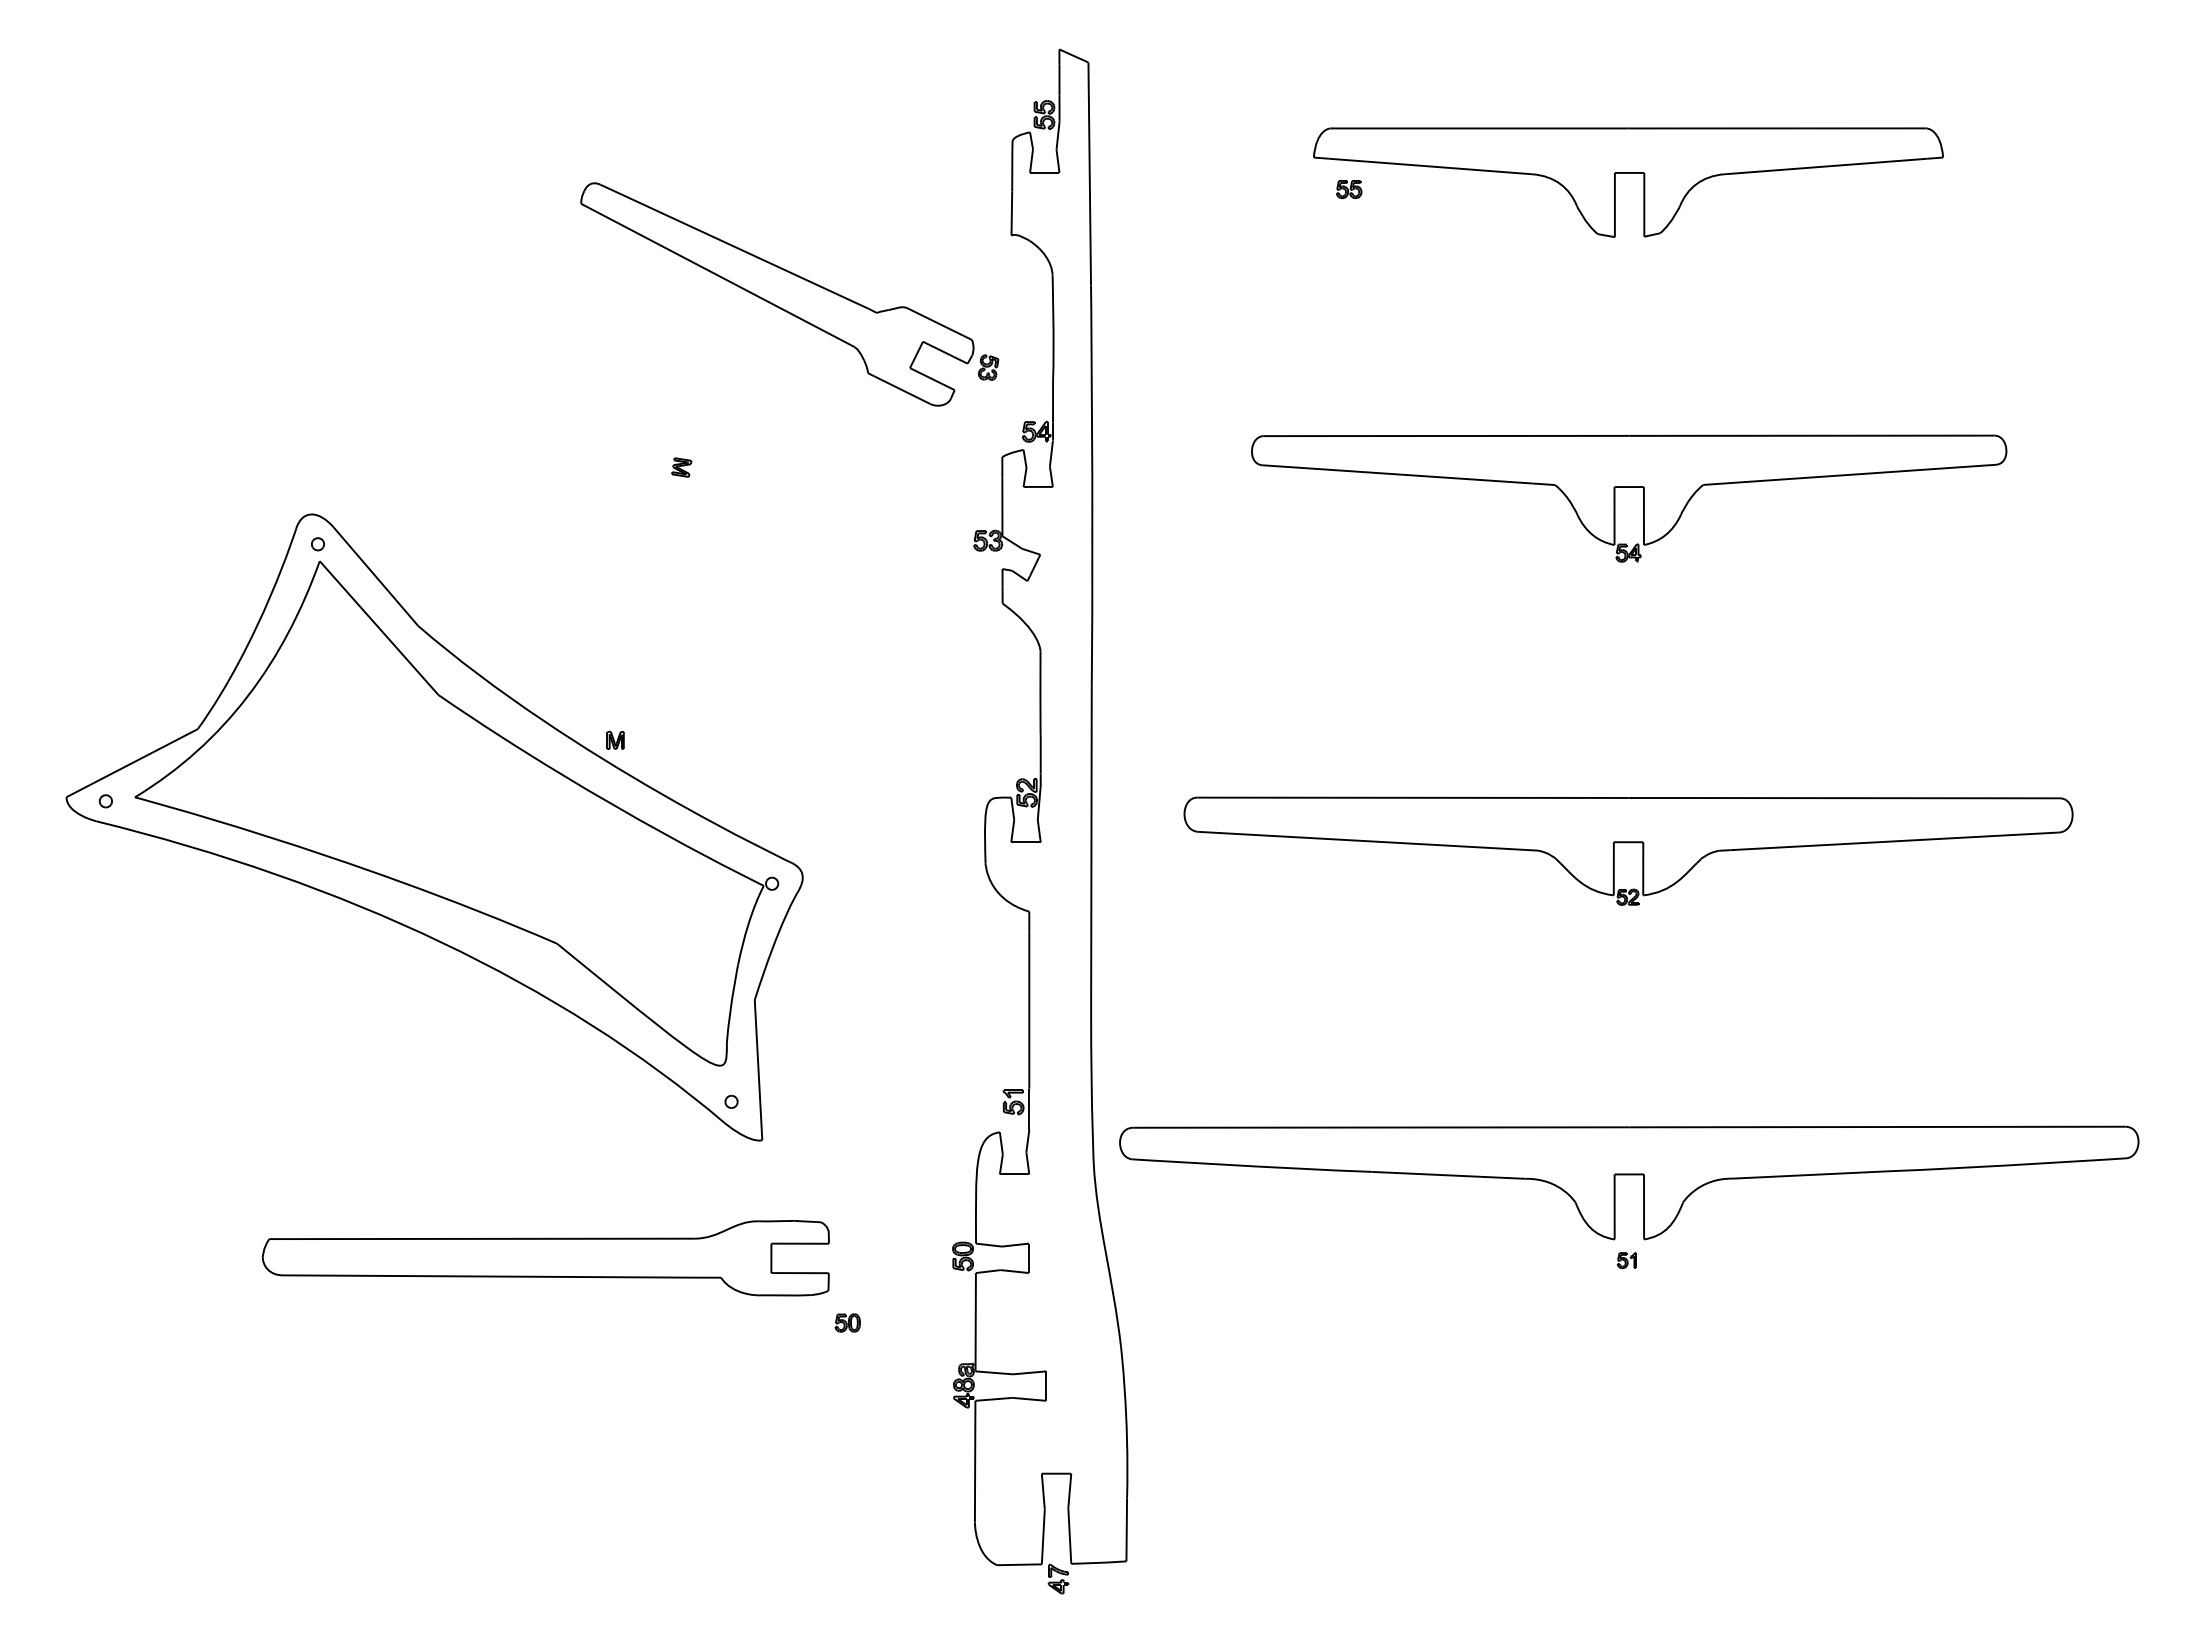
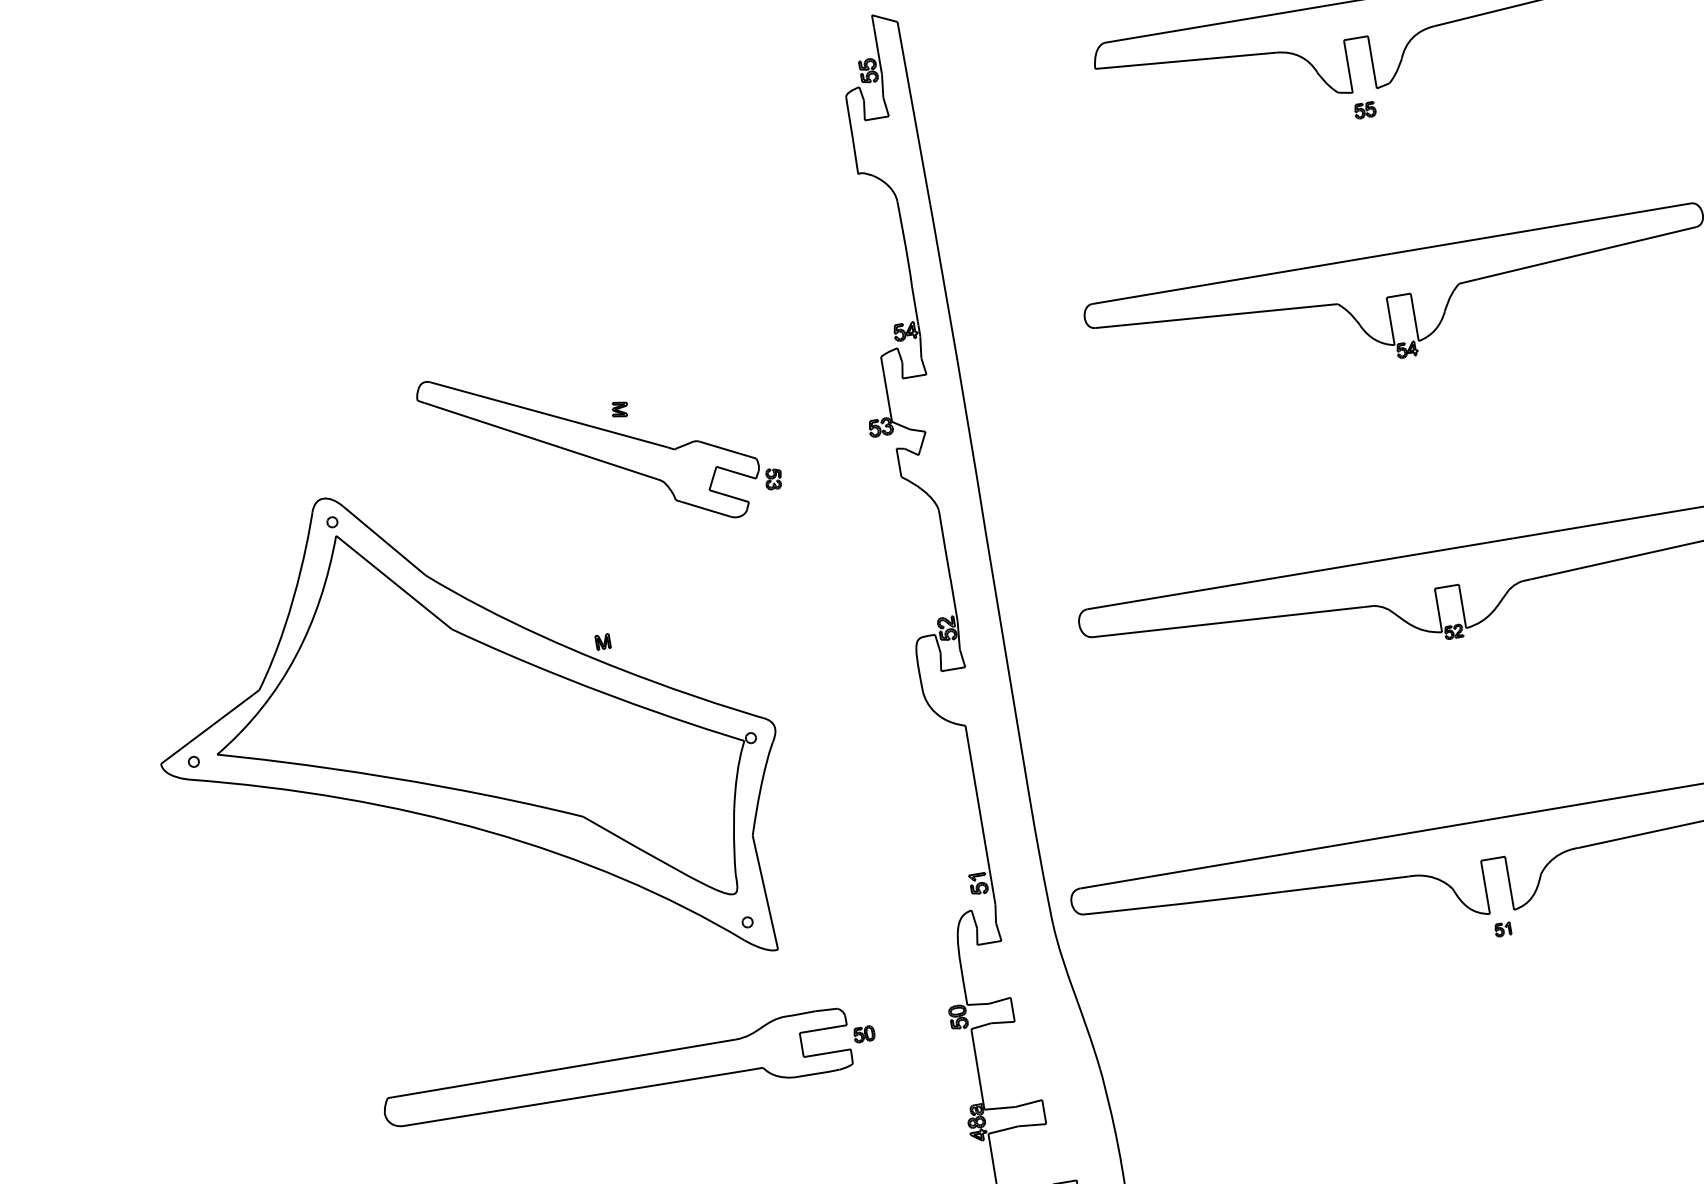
part: (1349, 189) -> (1365, 110), moved
part: (789, 294) -> (600, 446), moved
part: (847, 1322) -> (863, 1033), moved

